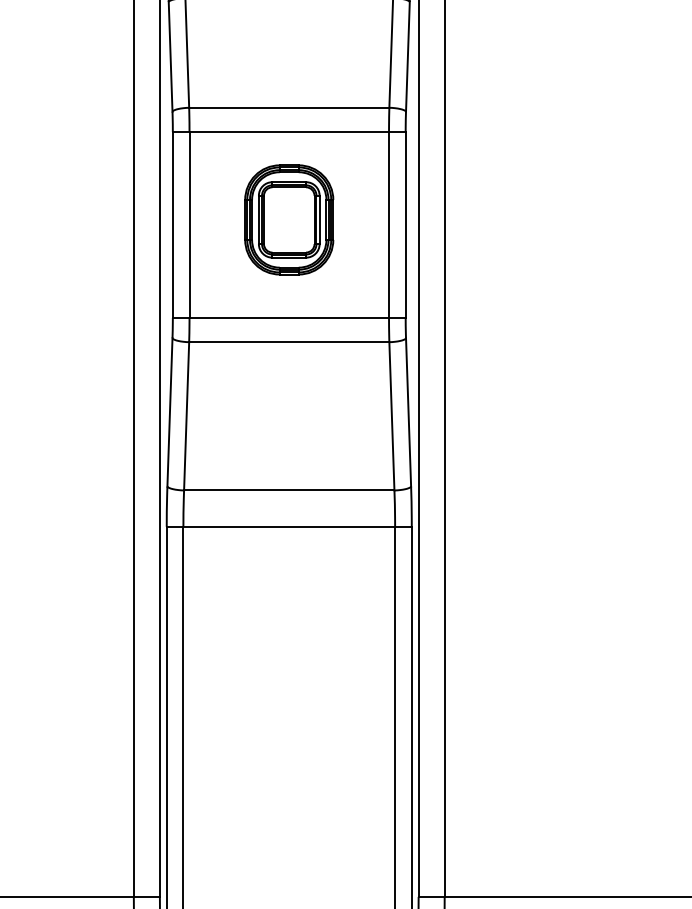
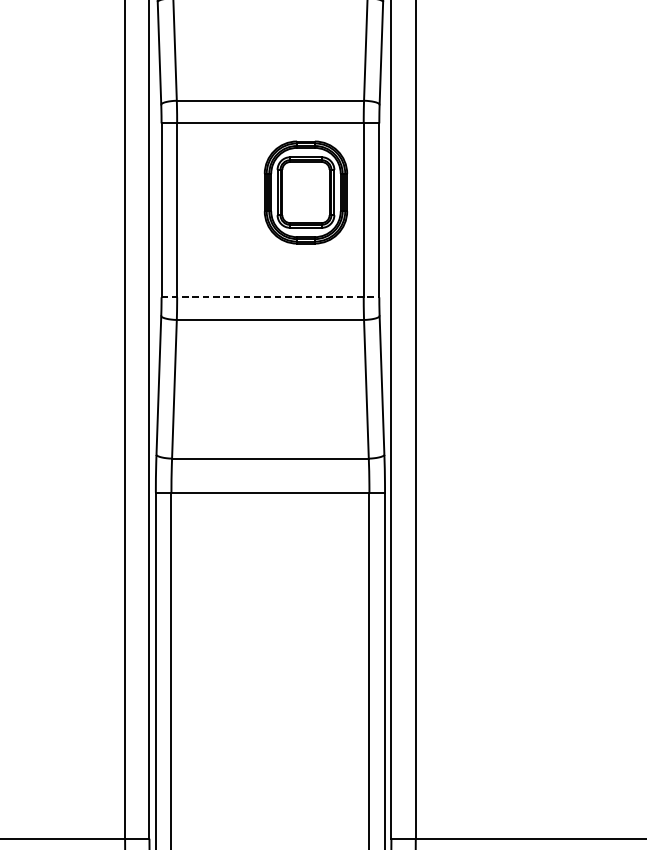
part: (289, 219) -> (306, 192), moved
line: (289, 317) -> (270, 296), solid -> dashed

